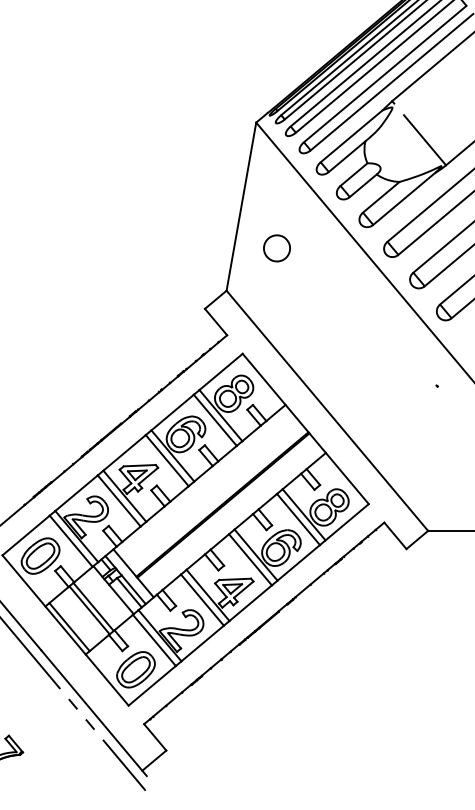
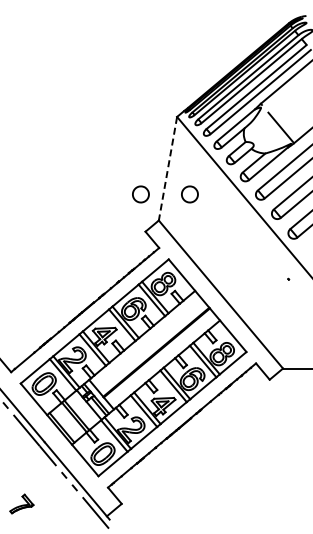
line: (240, 206) -> (167, 168), solid -> dashed
part: (196, 248) -> (140, 194), added

